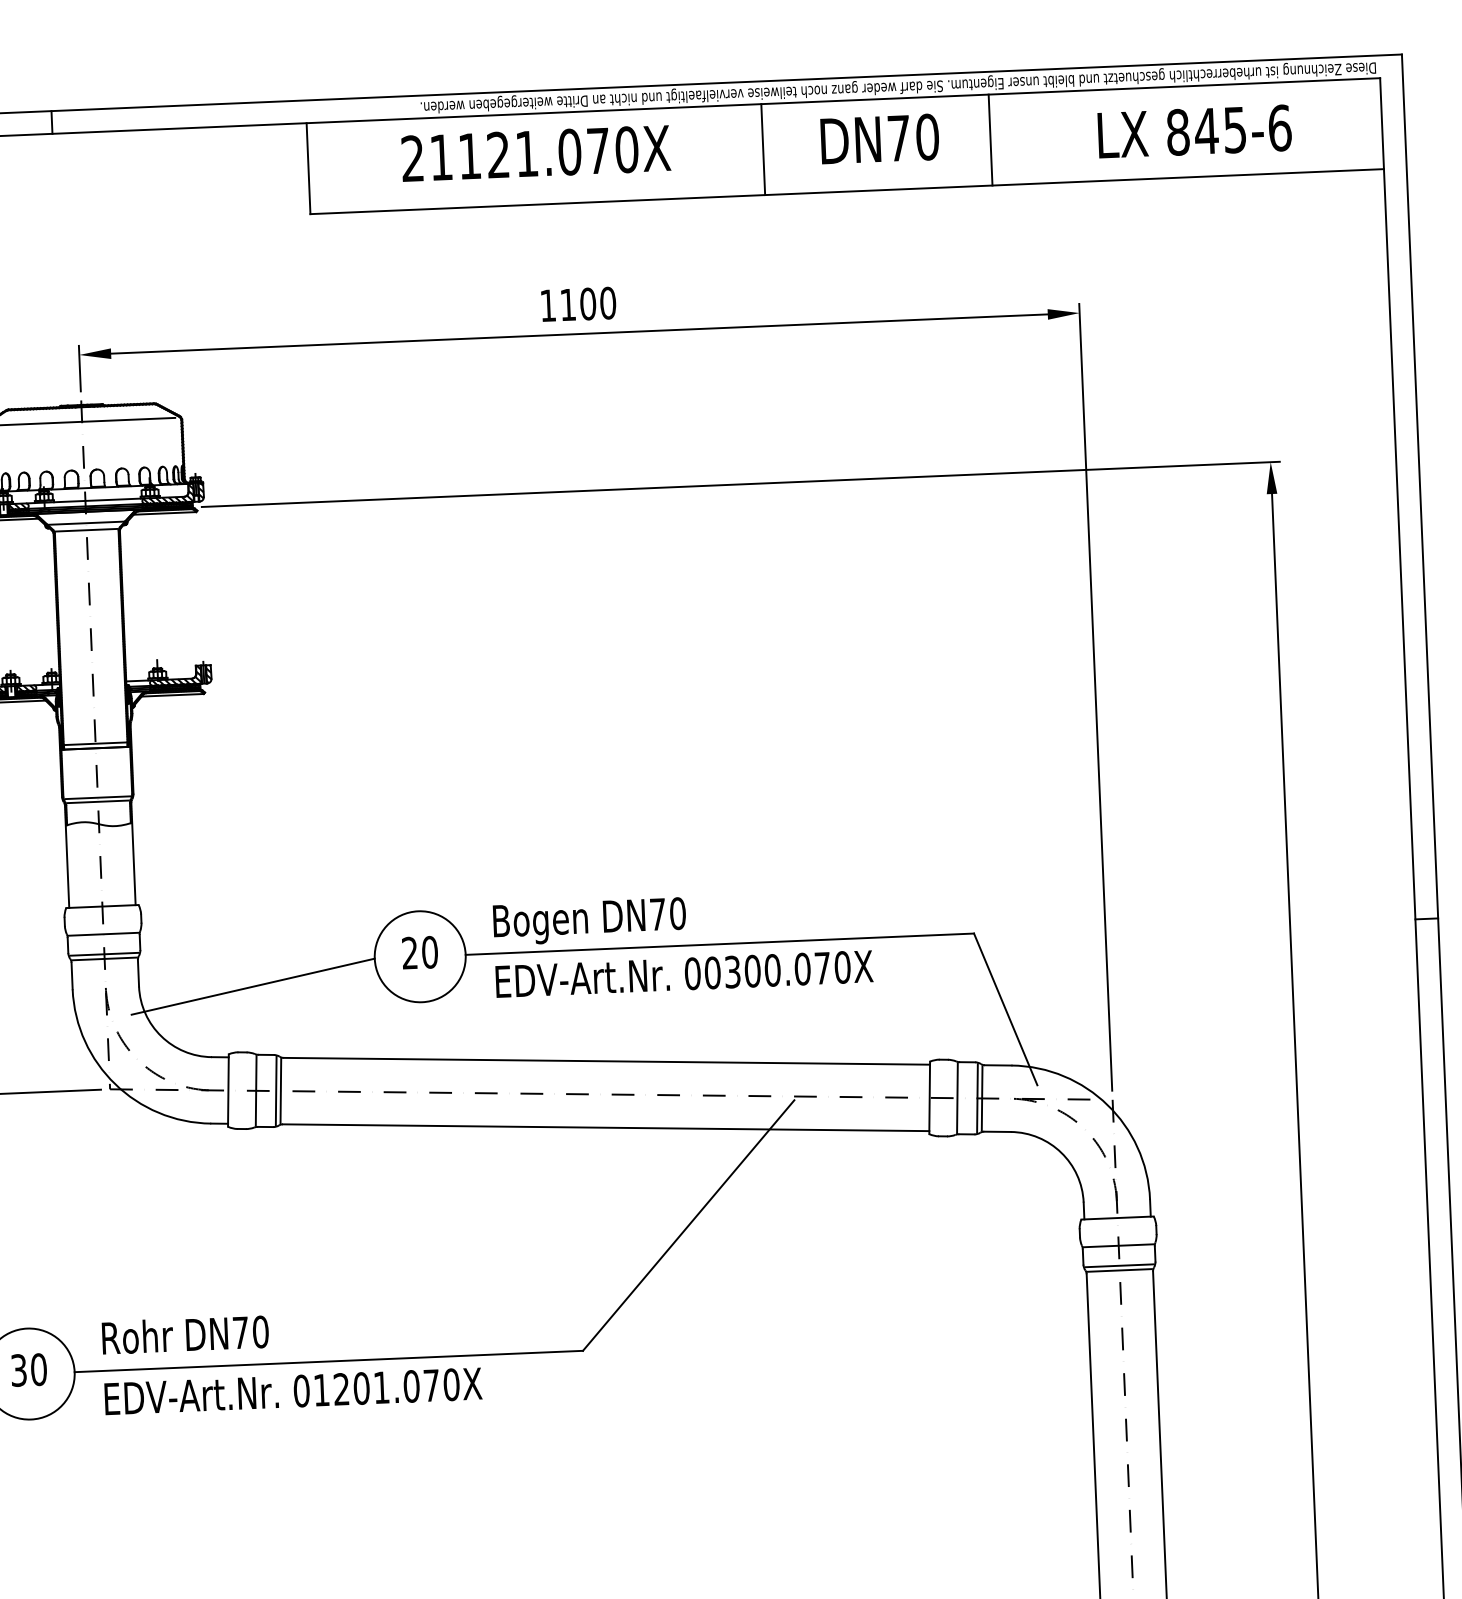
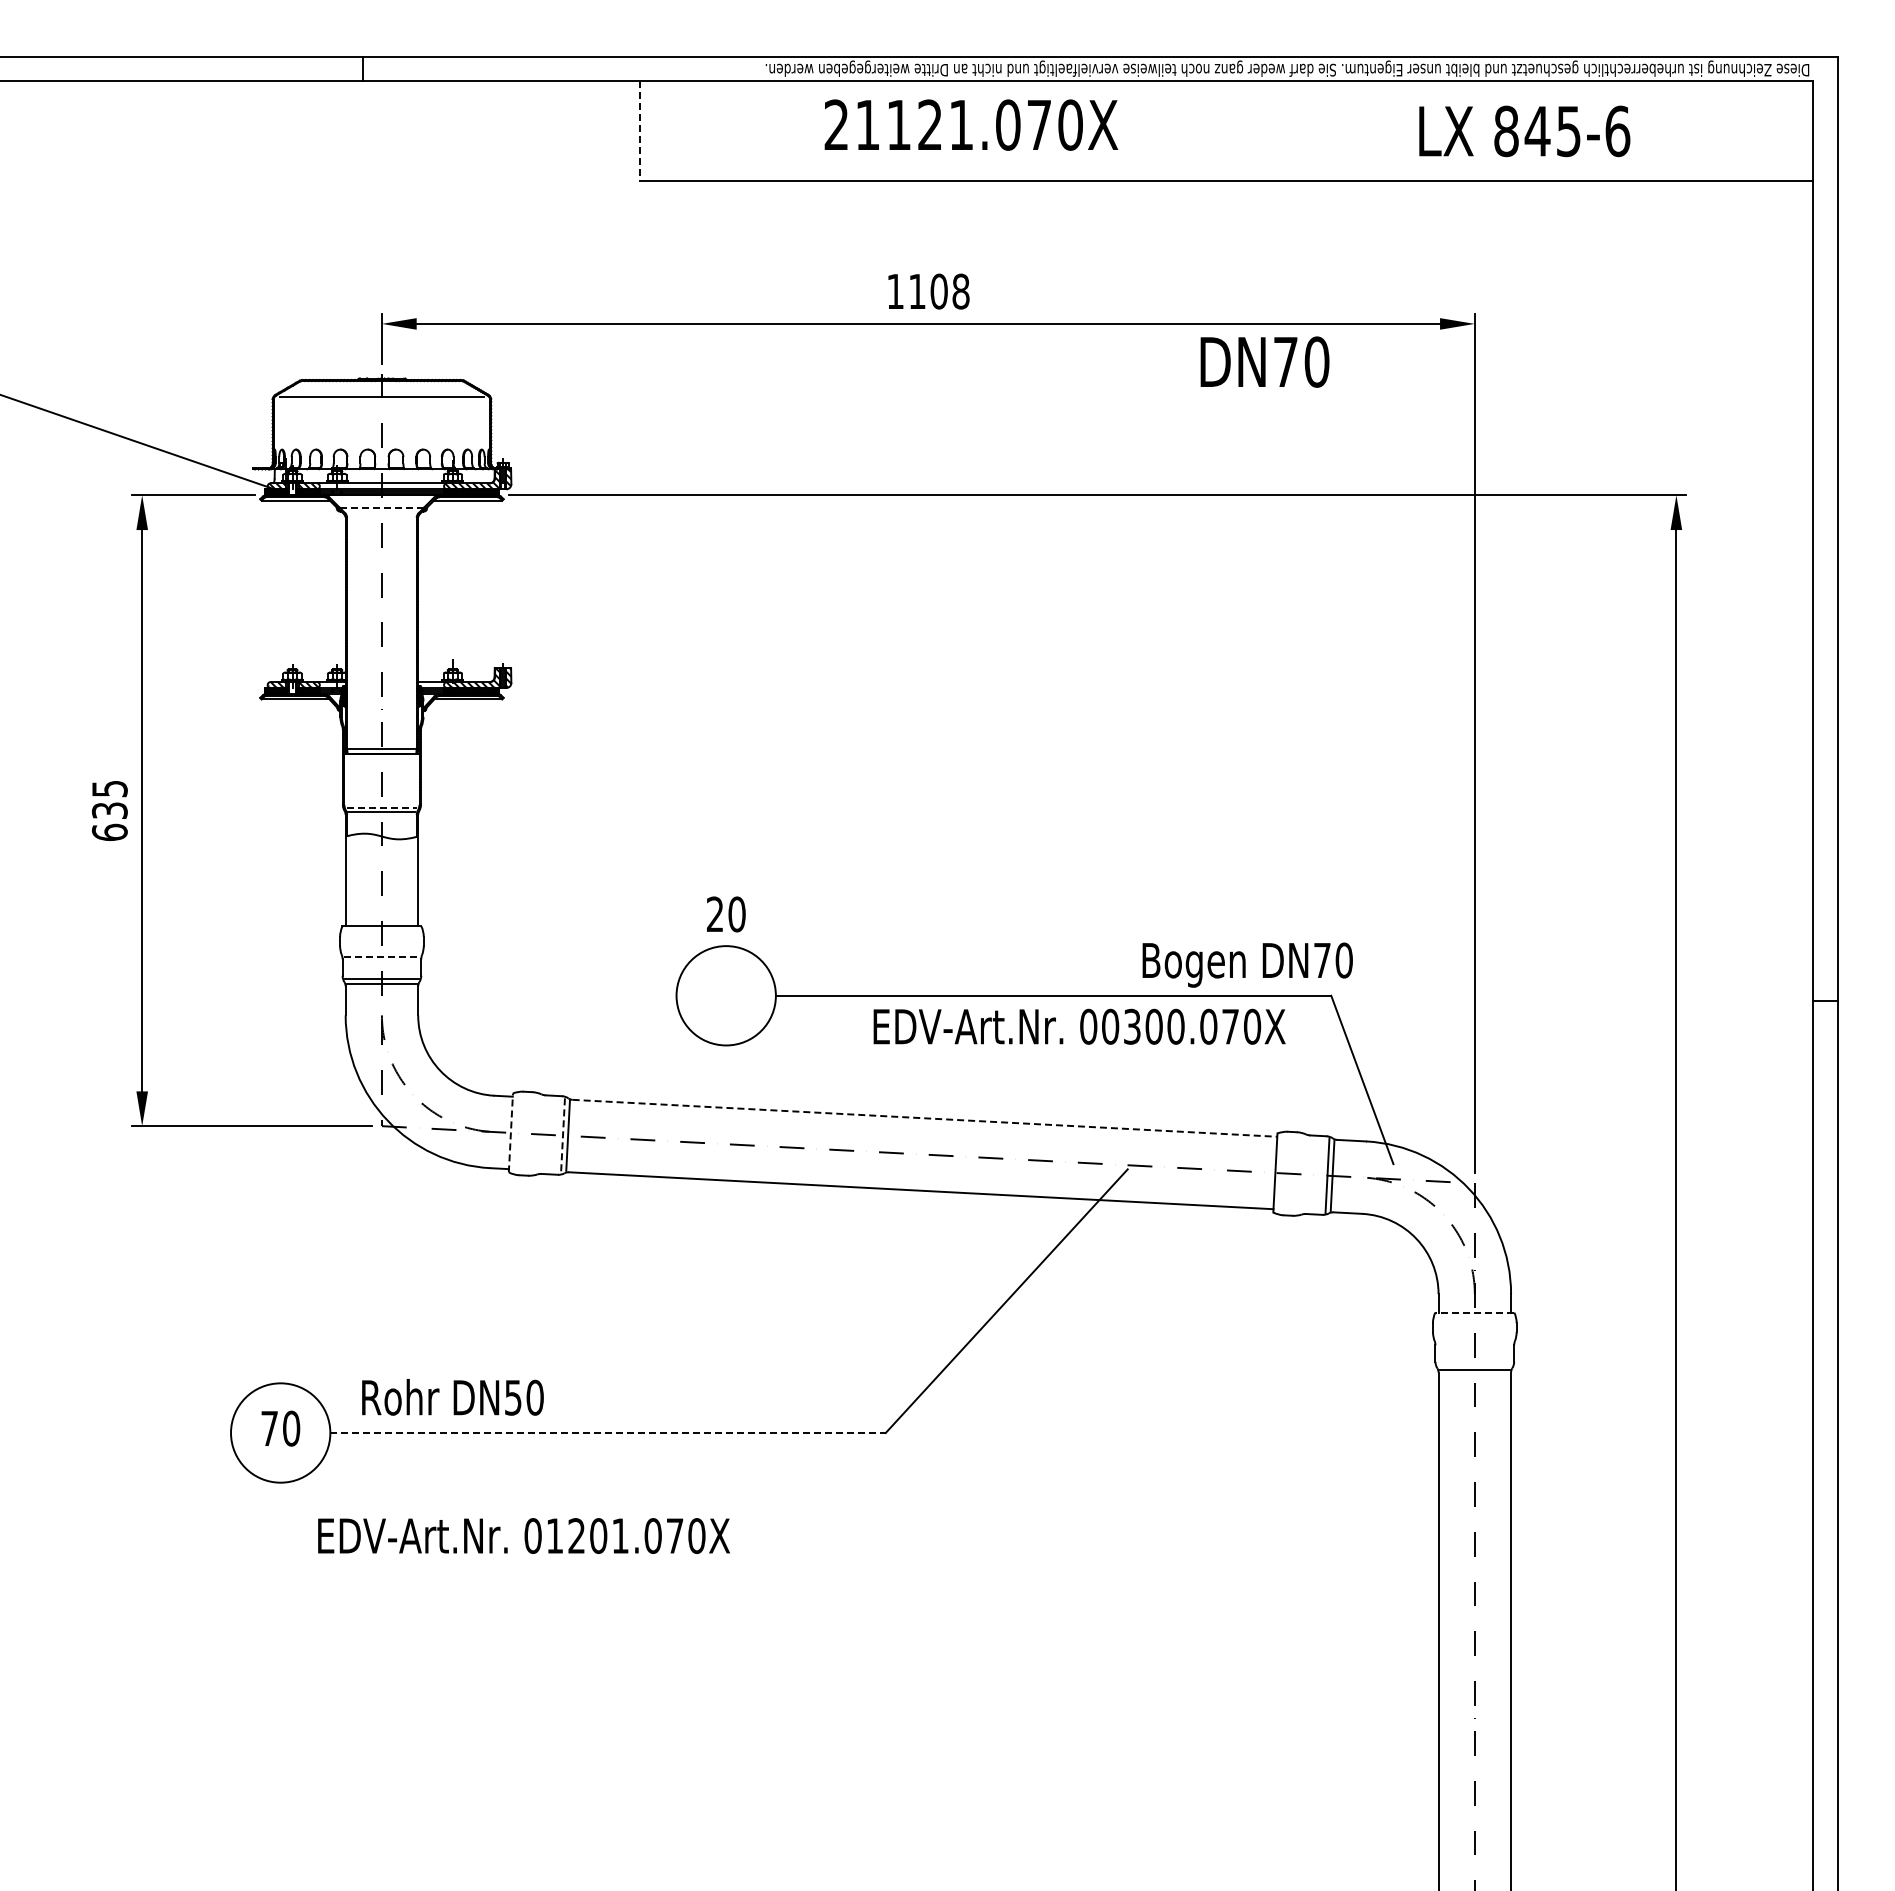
text: (1194, 131) -> (1524, 131), moved
text: (879, 138) -> (1264, 361), moved
line: (990, 139) -> (1385, 130), removed
line: (763, 148) -> (1137, 130), removed
text: (536, 153) -> (971, 124), moved
line: (308, 168) -> (640, 131), solid -> dashed
text: (607, 303) -> (960, 291), 1100 -> 1108
line: (86, 523) -> (382, 507), solid -> dashed
line: (86, 530) -> (381, 515), removed
line: (98, 797) -> (382, 807), solid -> dashed
text: (589, 920) -> (1247, 964), moved
line: (103, 934) -> (381, 956), solid -> dashed
text: (420, 952) -> (726, 914), moved
text: (684, 973) -> (1079, 1026), moved
line: (253, 986) -> (542, 1020), removed
line: (606, 1061) -> (924, 1118), solid -> dashed
line: (228, 1090) -> (510, 1132), solid -> dashed
line: (256, 1090) -> (541, 1134), removed
line: (275, 1091) -> (562, 1136), solid -> dashed
line: (957, 1098) -> (1305, 1174), removed
line: (1117, 1217) -> (1474, 1312), solid -> dashed
line: (1118, 1245) -> (1474, 1342), removed
line: (1119, 1265) -> (1474, 1364), removed
text: (240, 1332) -> (513, 1397), DN70 -> DN50
line: (329, 1361) -> (608, 1433), solid -> dashed
text: (18, 1370) -> (269, 1428), 30 -> 70
text: (292, 1390) -> (523, 1535), moved

